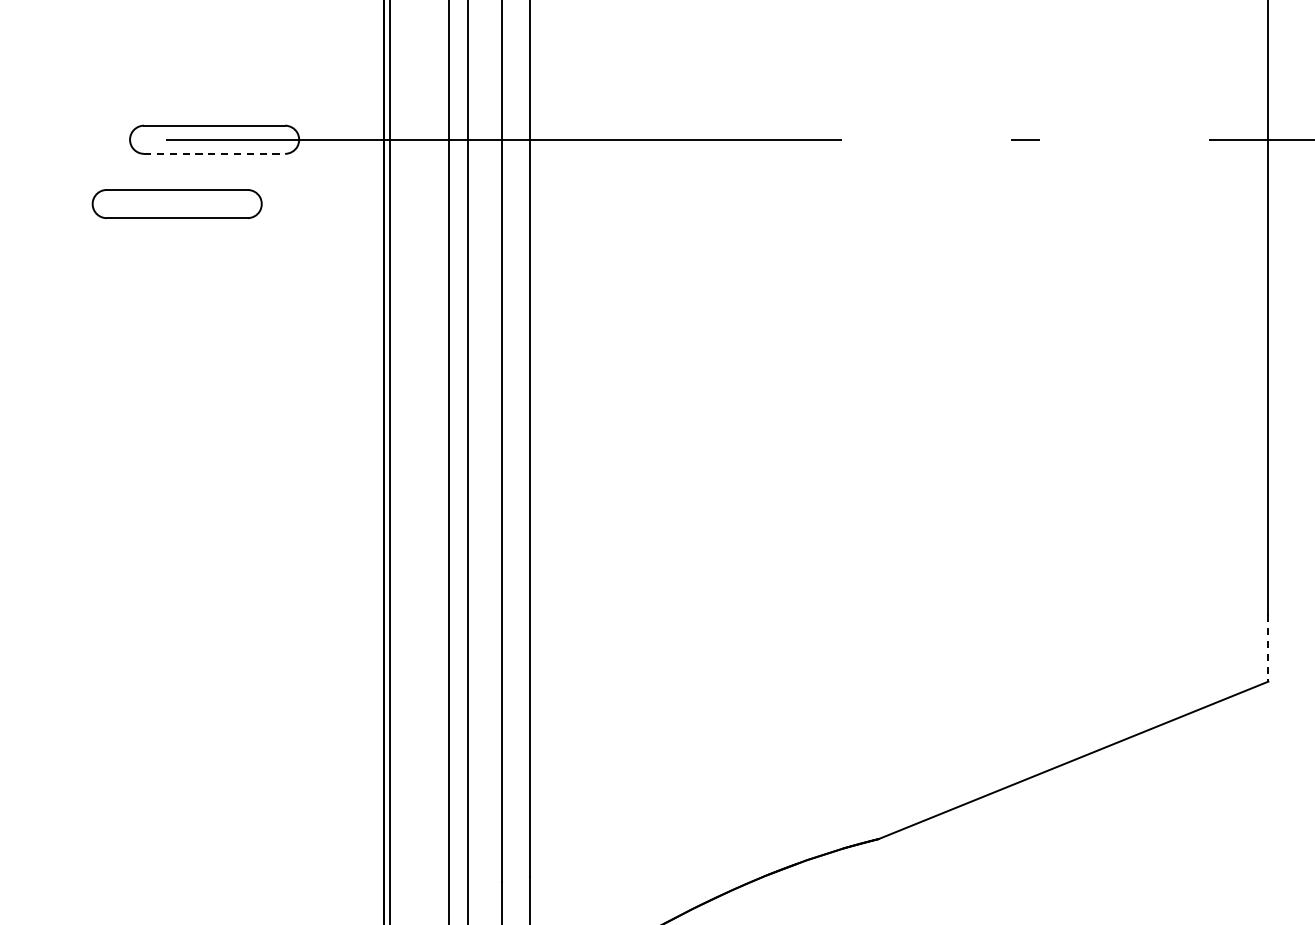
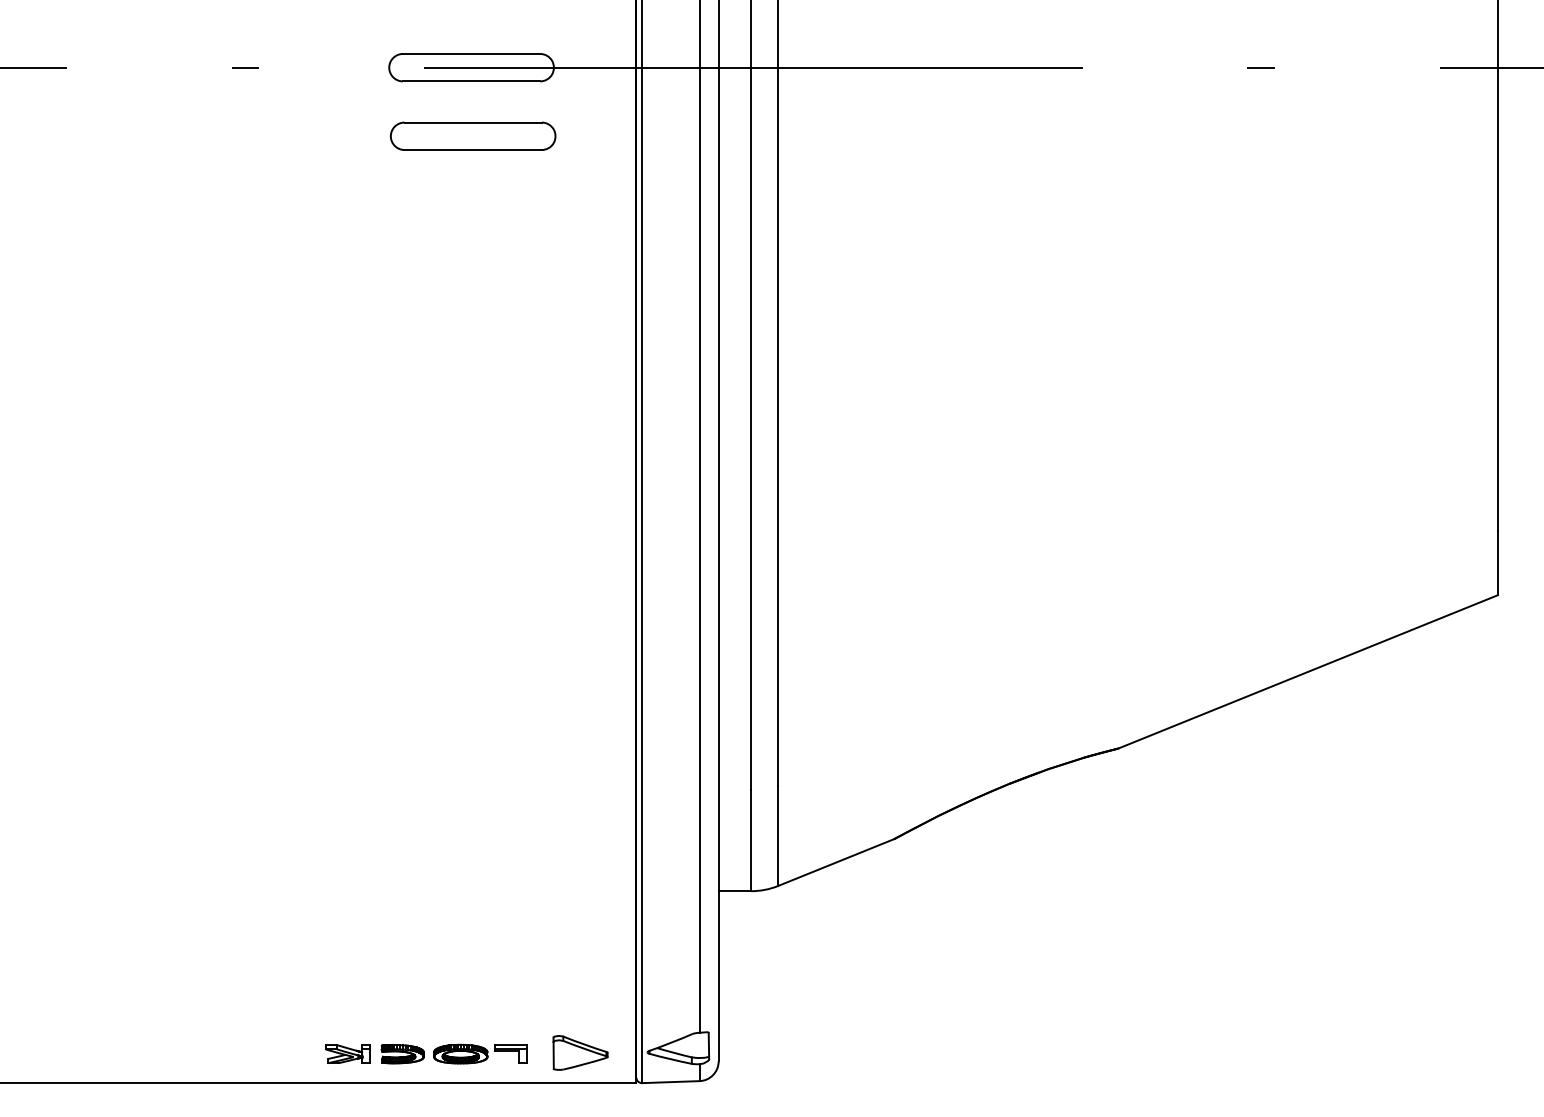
line: (214, 153) -> (471, 81), dashed -> solid
part: (177, 203) -> (473, 135), moved
line: (1268, 648) -> (1497, 563), dashed -> solid

